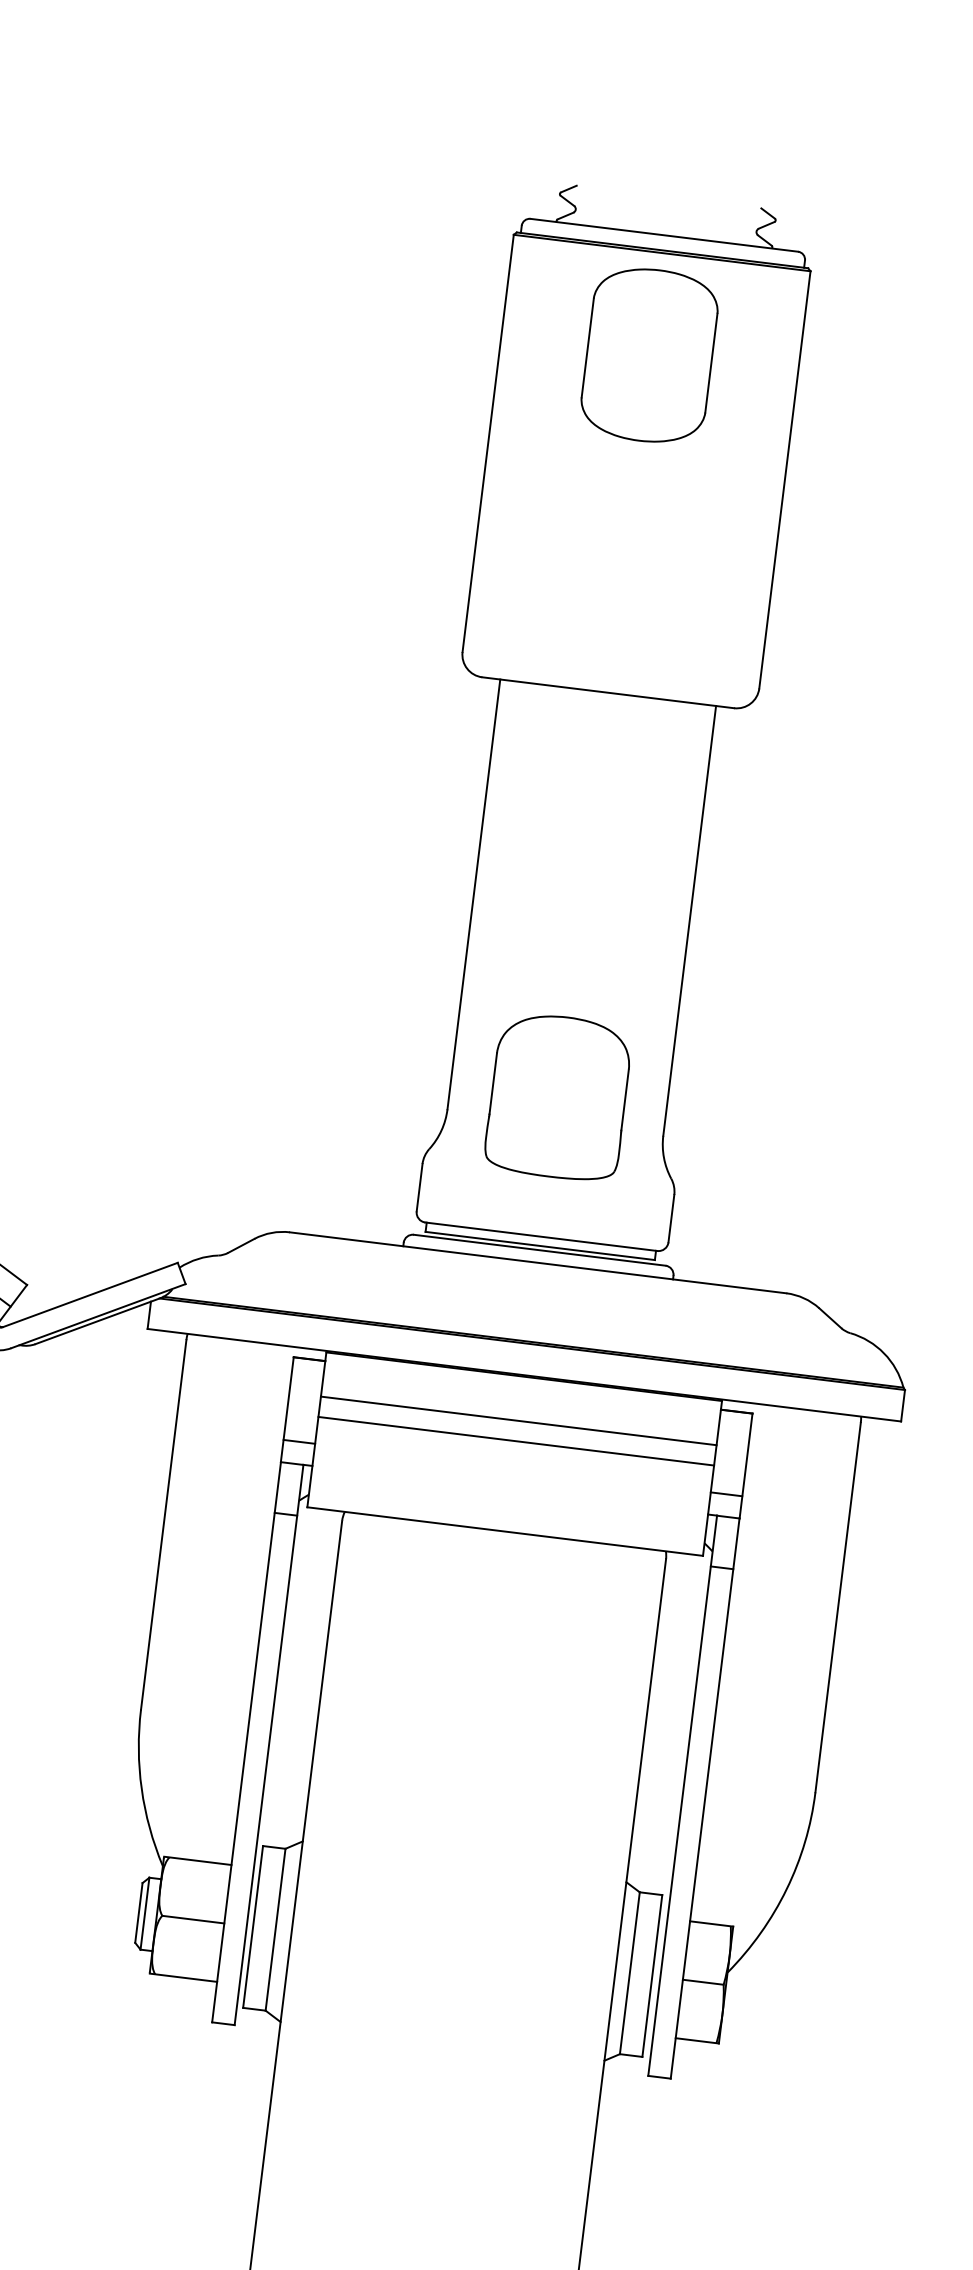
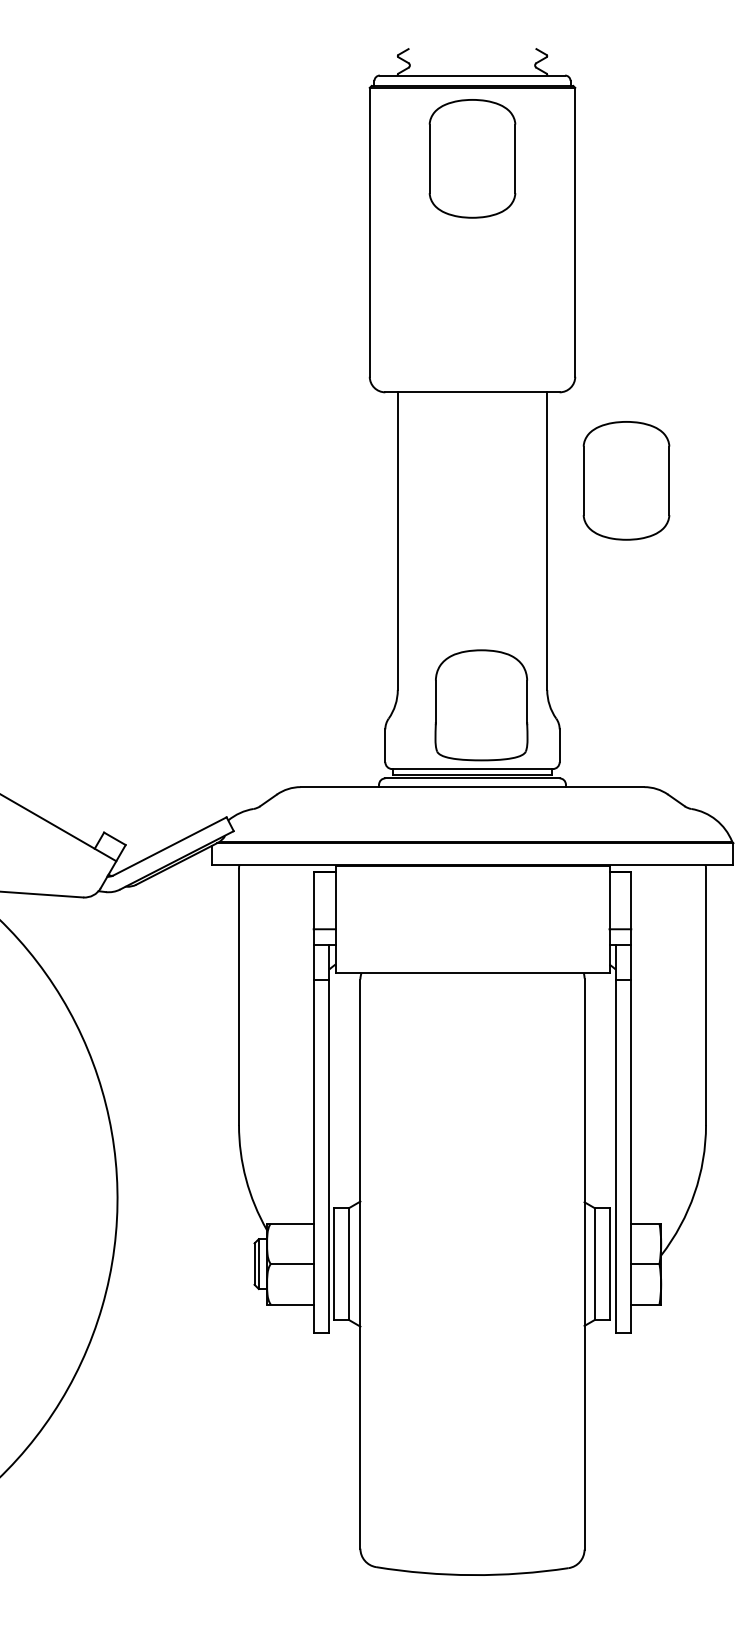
part: (814, 847) -> (626, 480), added
part: (558, 1097) -> (481, 705), moved
line: (518, 1420) -> (472, 896), removed
line: (516, 1440) -> (472, 910), removed

